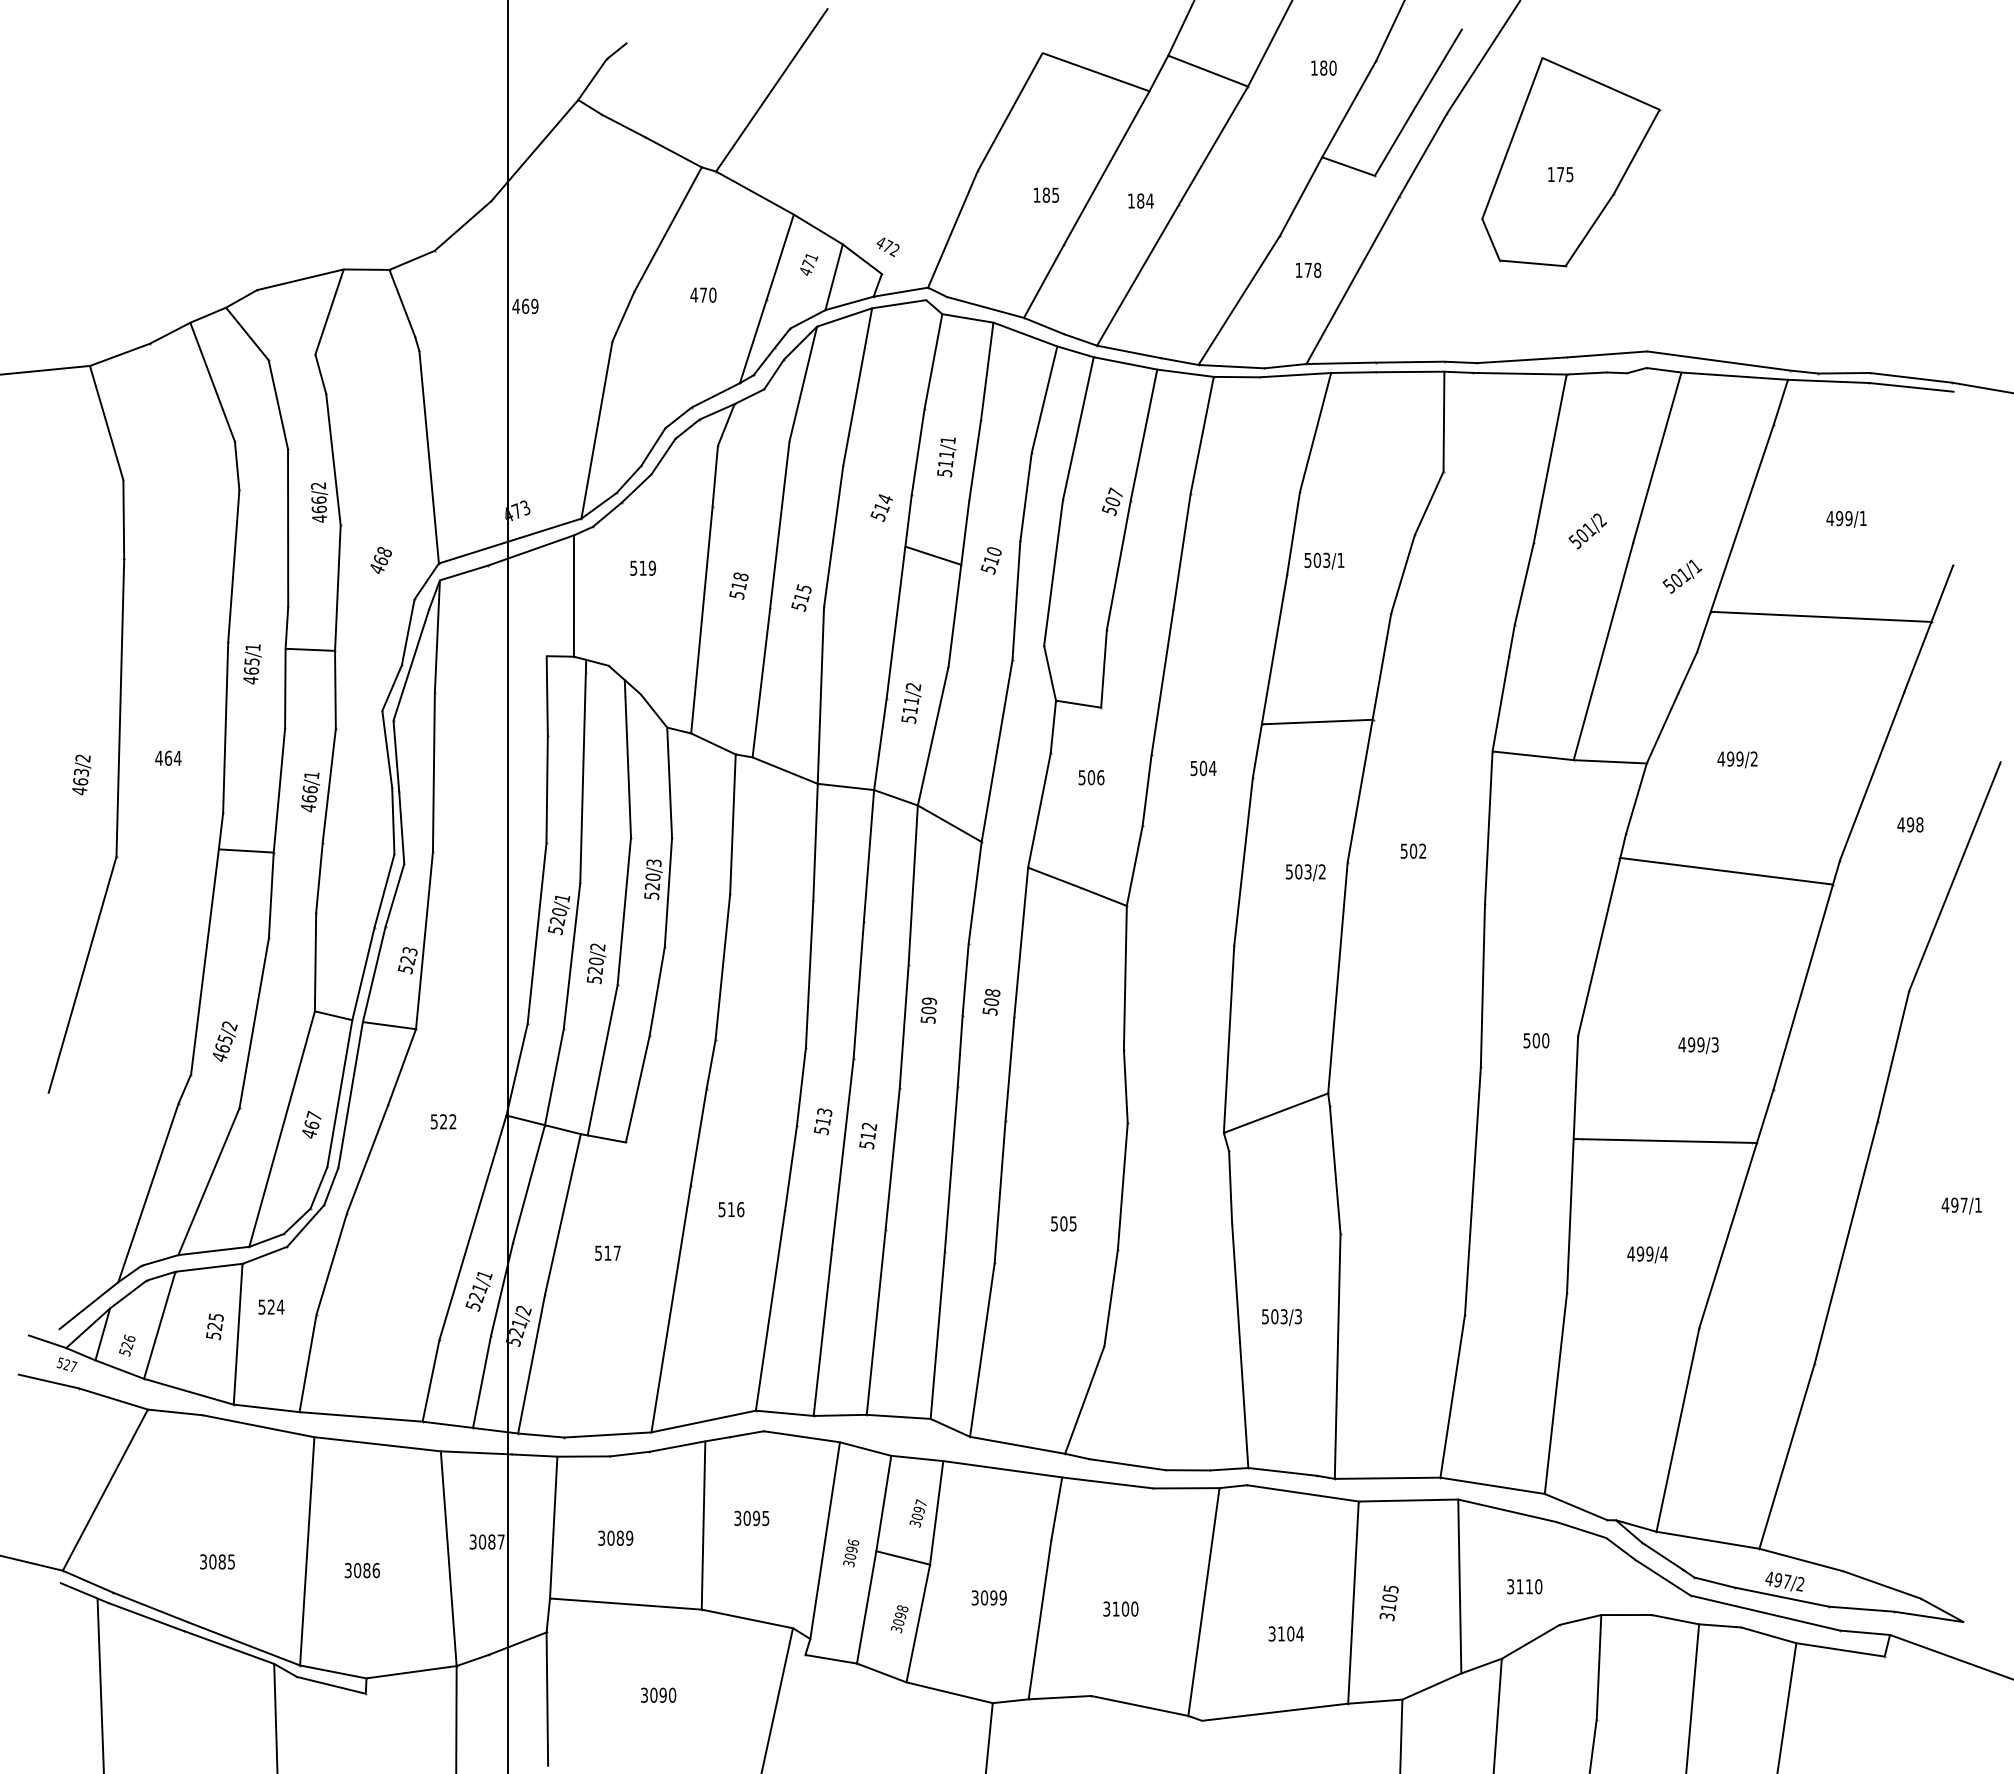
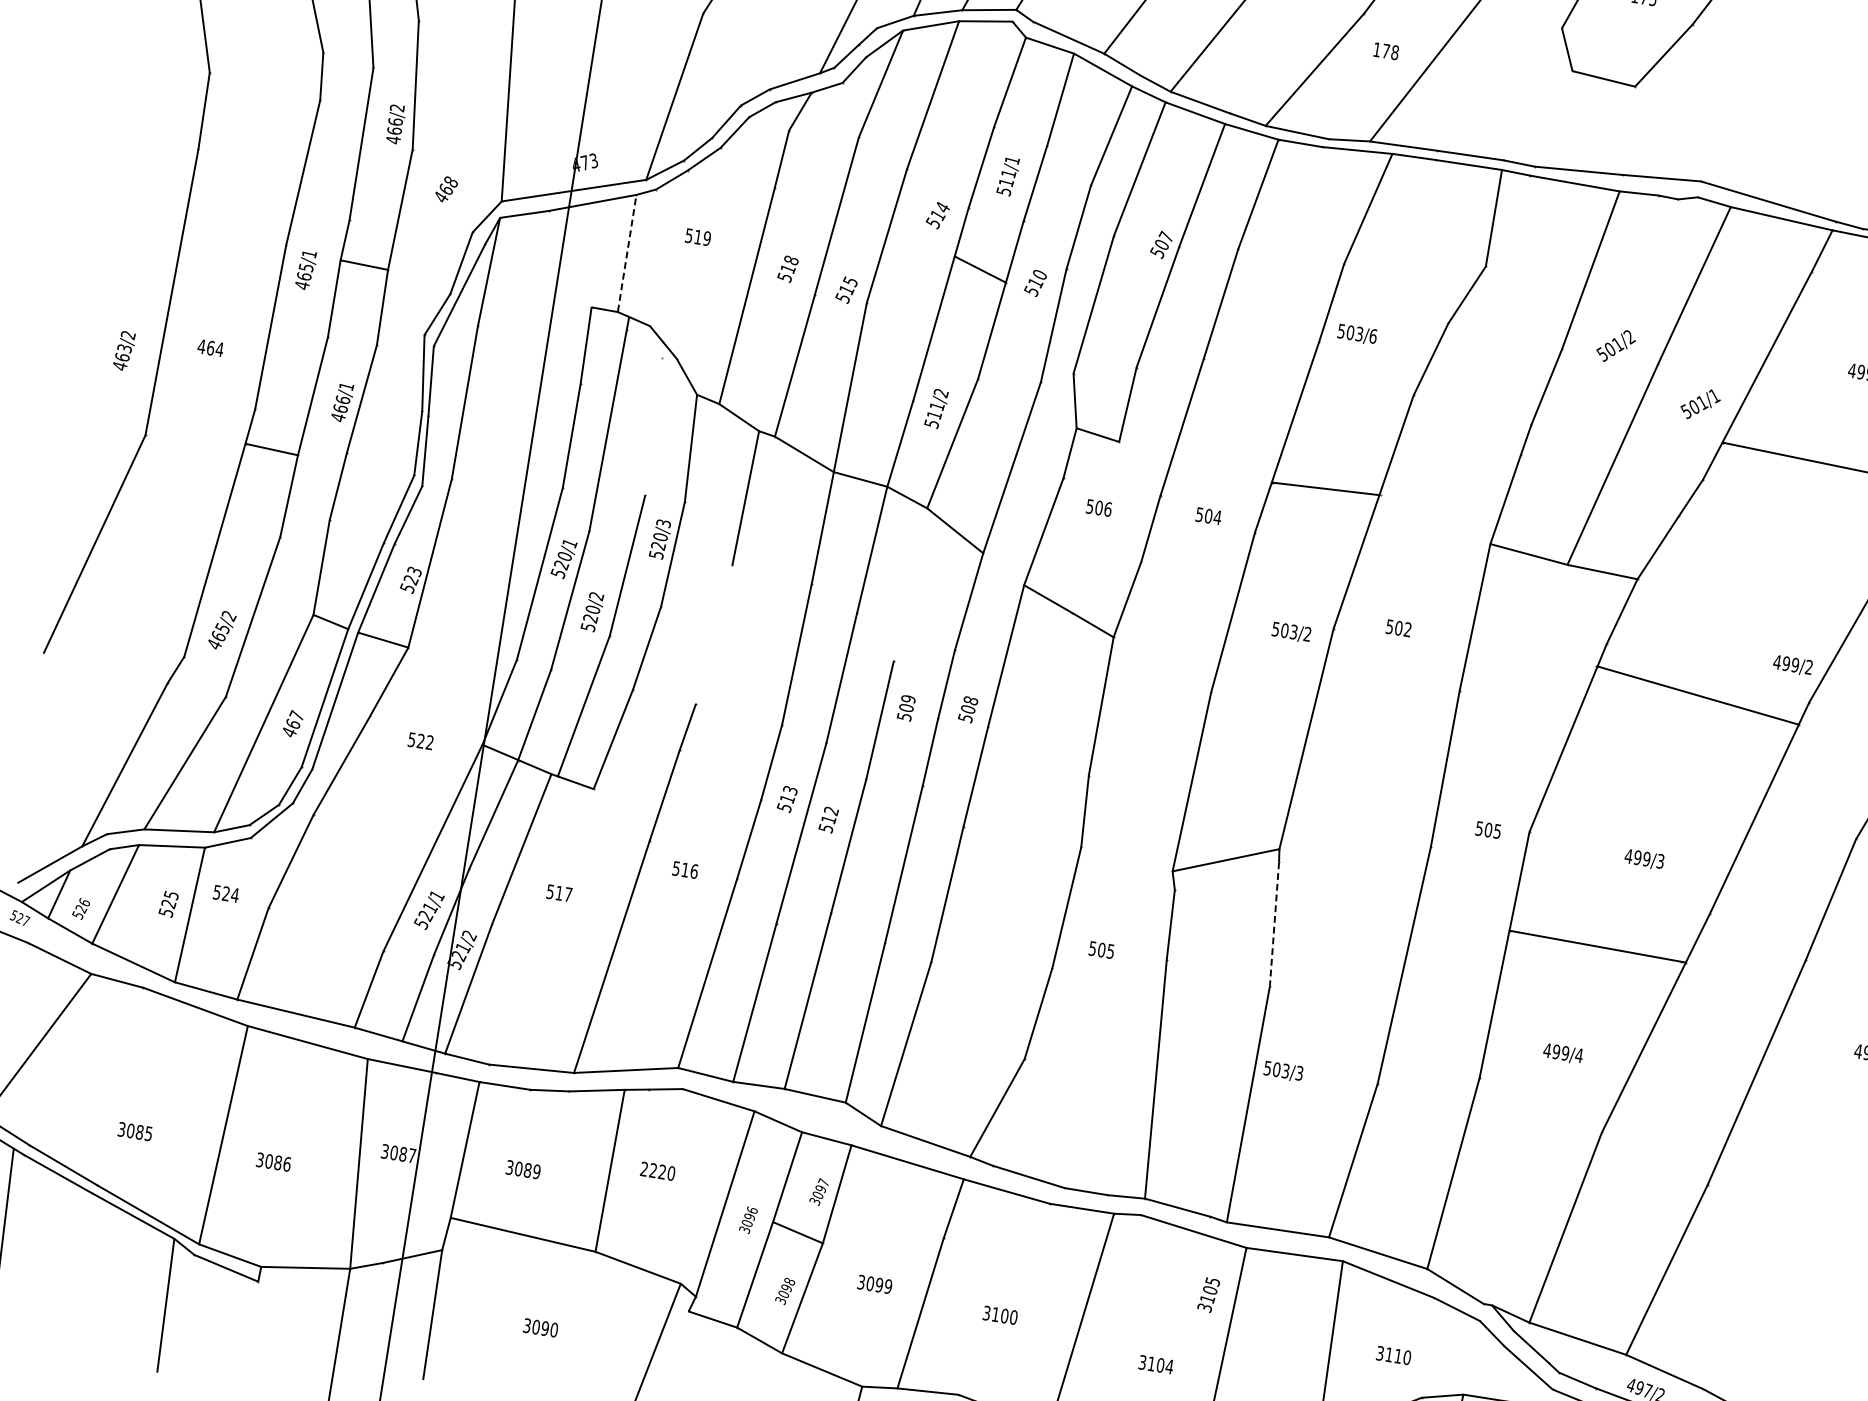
text: (1340, 560) -> (1372, 336), 503/1 -> 503/6
line: (573, 595) -> (626, 252), solid -> dashed
line: (627, 758) -> (654, 418), removed
text: (1737, 759) -> (1792, 665), moved
line: (912, 885) -> (909, 584), removed
line: (722, 966) -> (713, 633), removed
text: (1545, 1040) -> (1497, 831), 500 -> 505
line: (1335, 1170) -> (1274, 924), solid -> dashed
text: (1063, 1223) -> (1101, 949), moved
text: (1281, 1317) -> (1283, 1071), moved
text: (751, 1518) -> (657, 1171), 3095 -> 2220
text: (1388, 1603) -> (1208, 1295), moved

